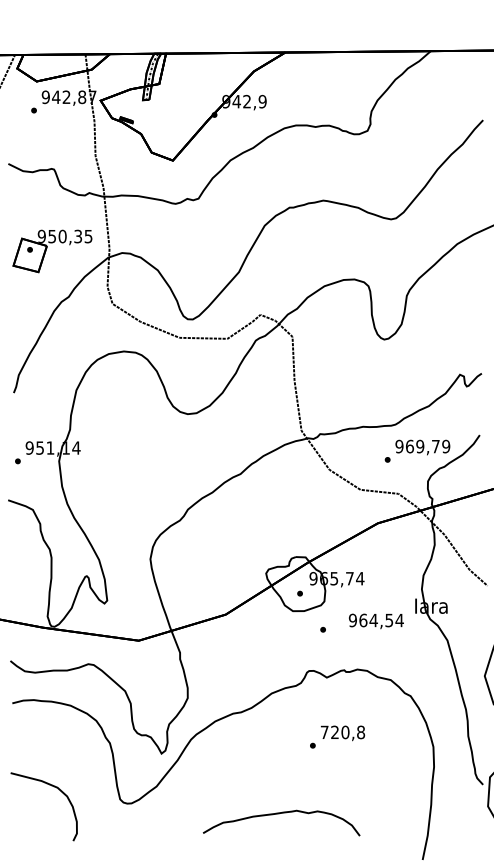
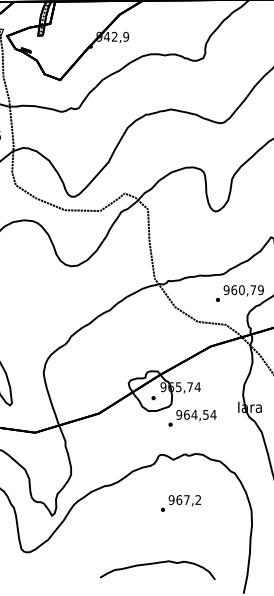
text: (420, 446) -> (242, 290), 969,79 -> 960,79
text: (376, 621) -> (196, 415), moved
text: (342, 732) -> (184, 500), 720,8 -> 967,2
curve: (279, 814) -> (156, 563), moved

